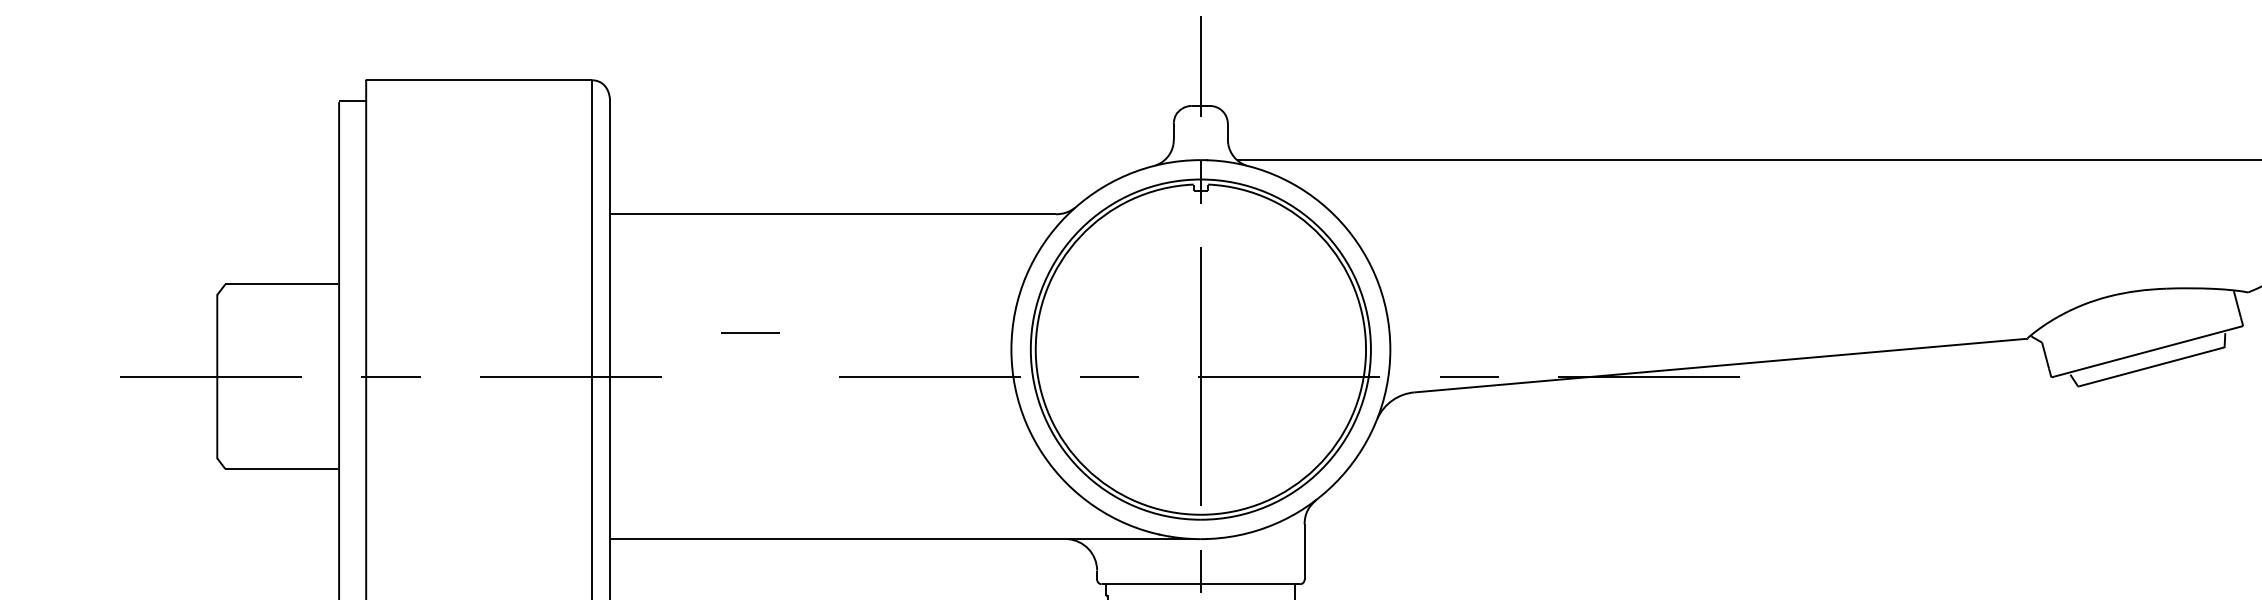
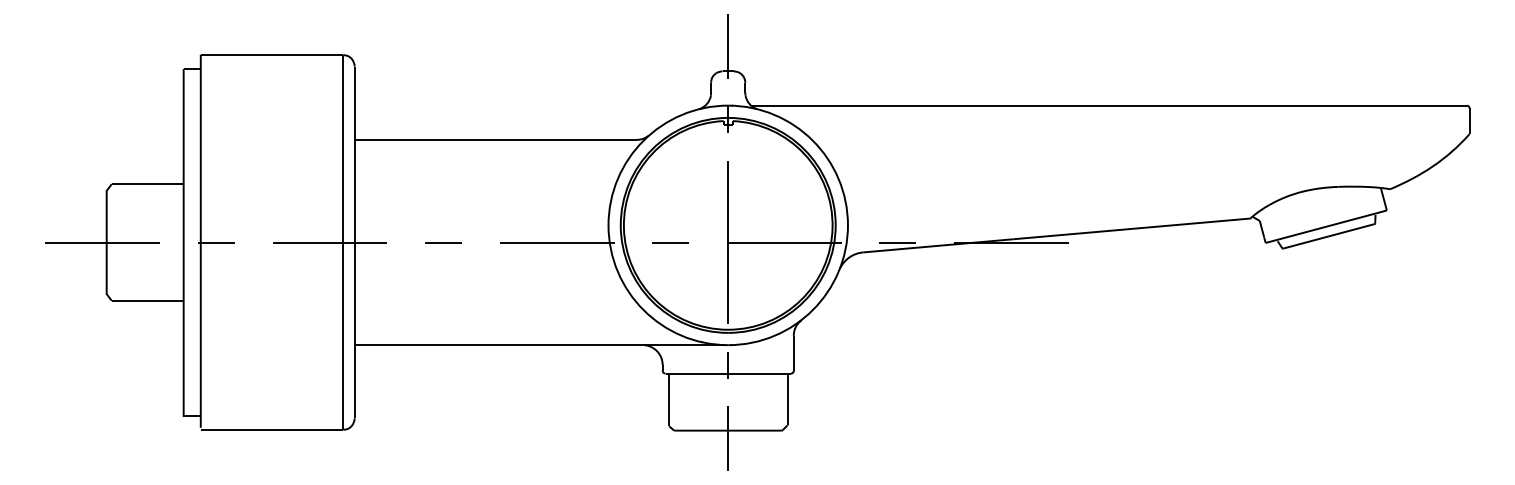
line: (750, 332) -> (443, 242), moved

